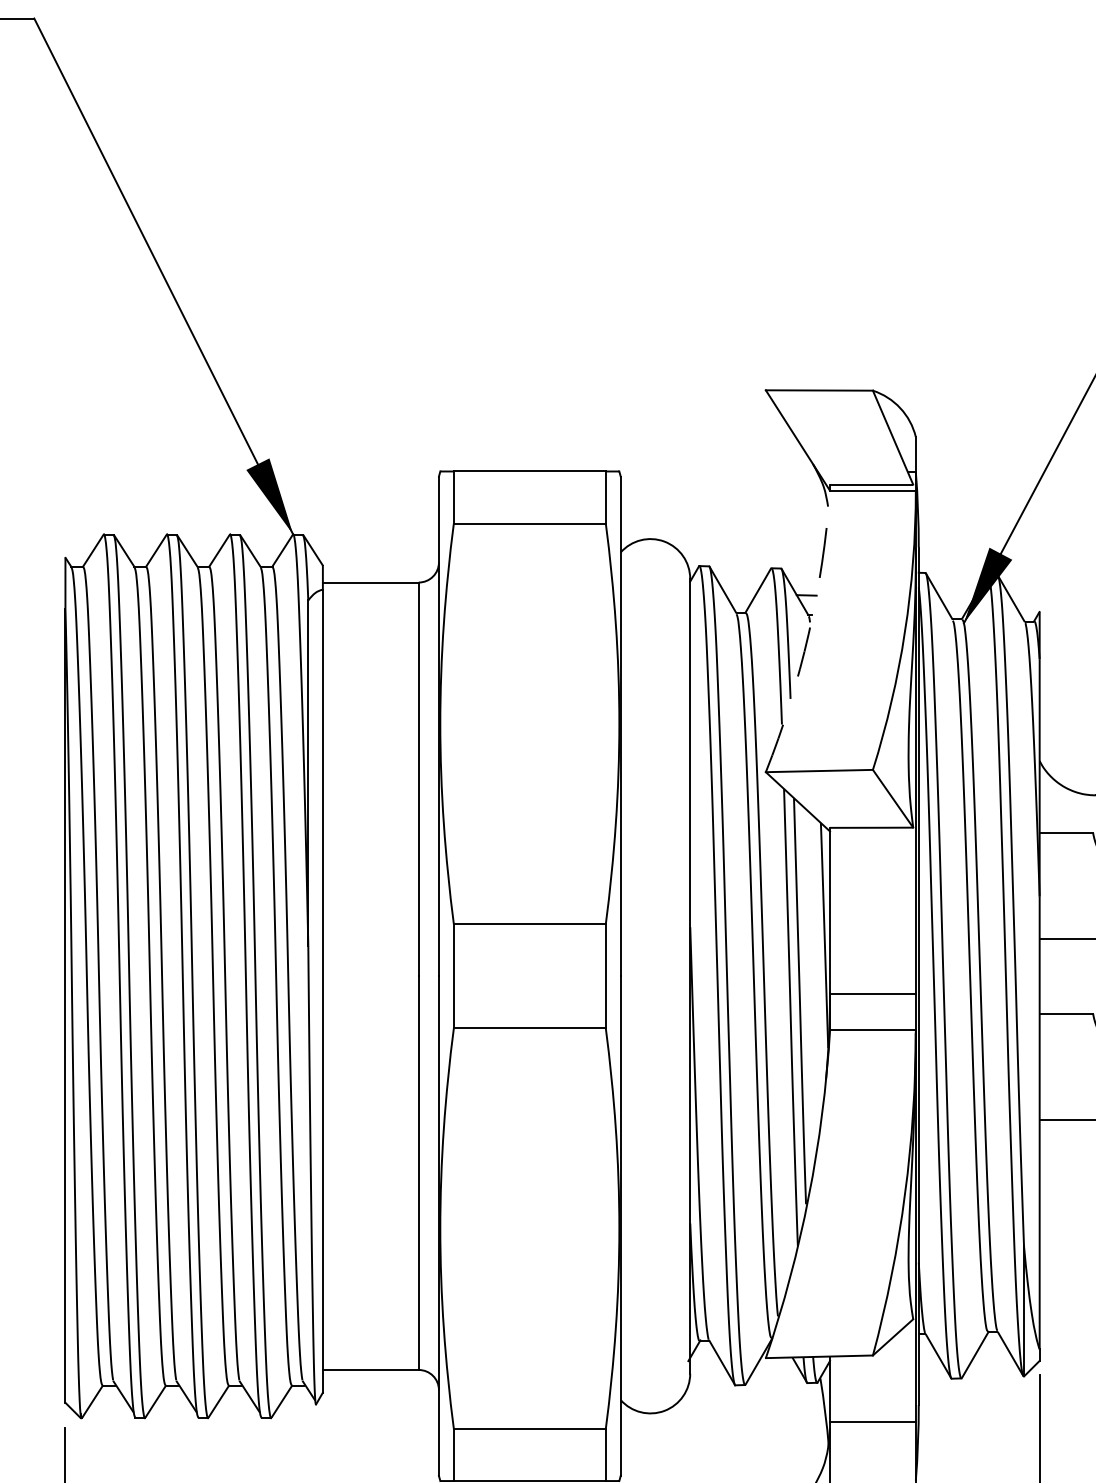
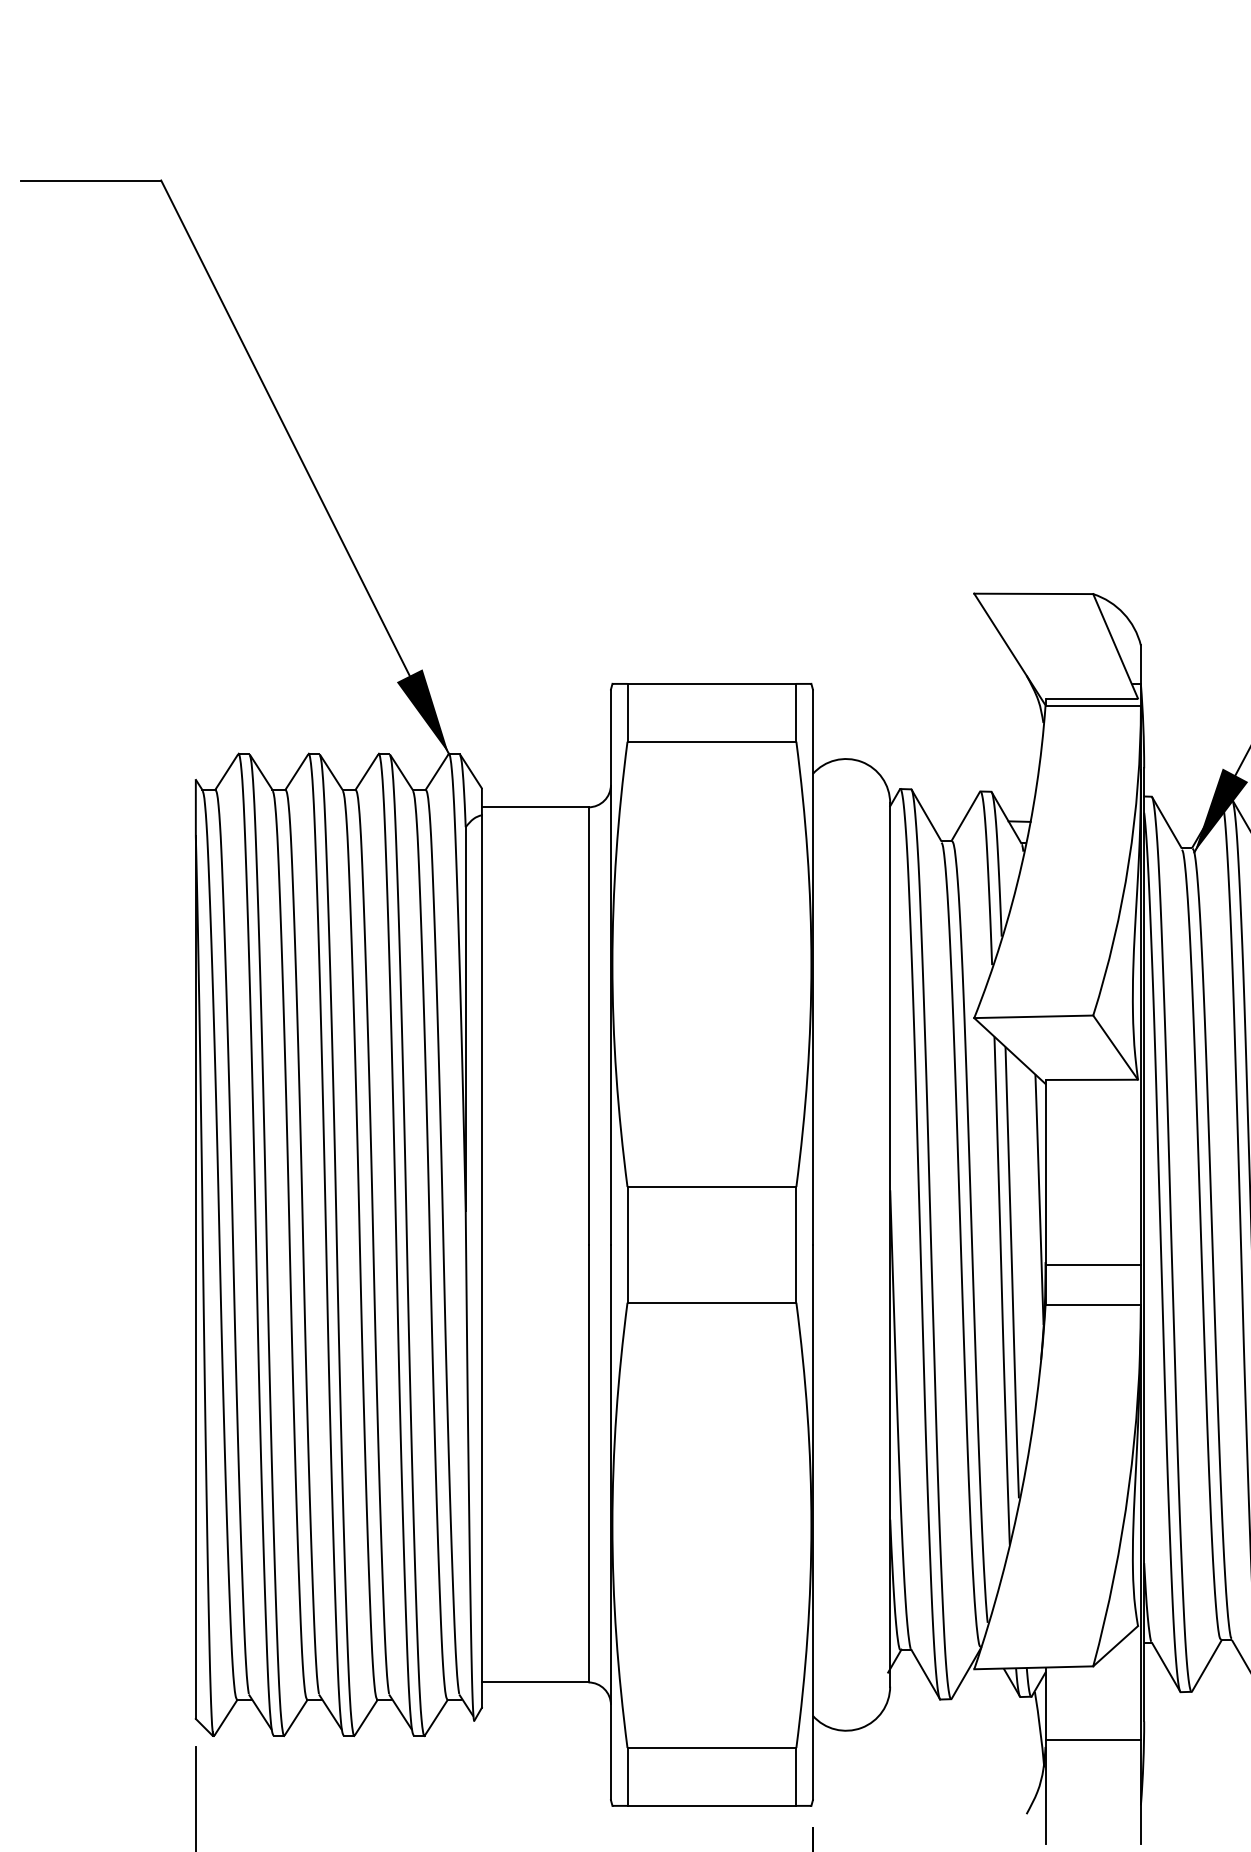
arc: (808, 633) -> (1021, 864), dashed -> solid

